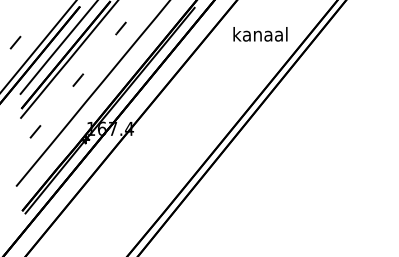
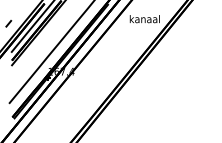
curve: (78, 79) -> (43, 44), removed

